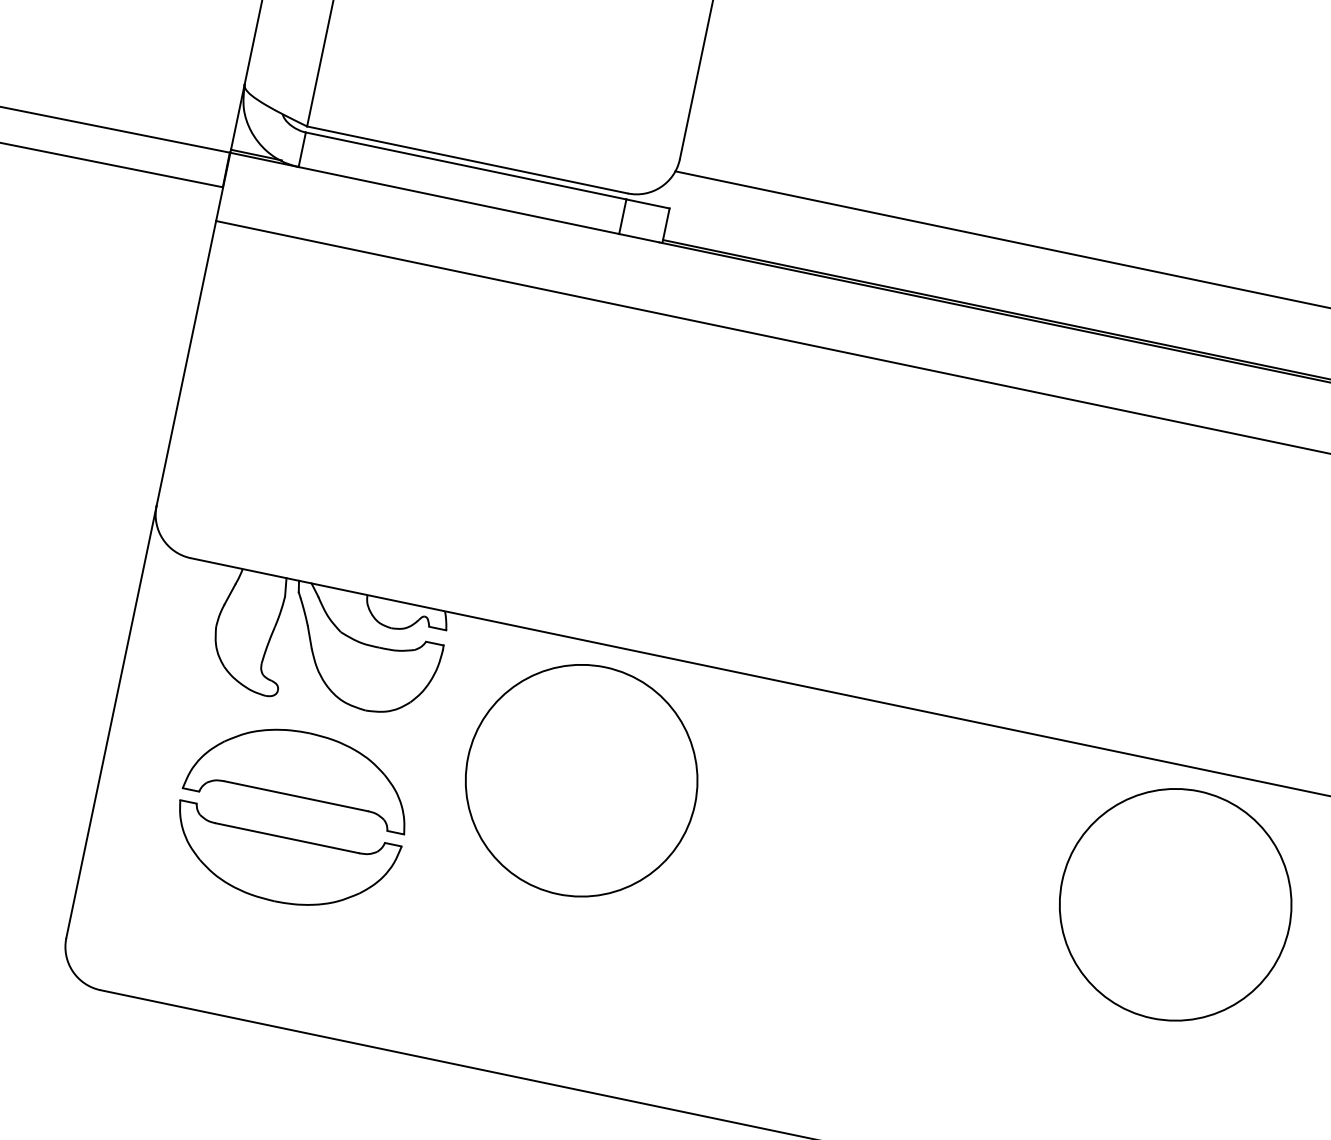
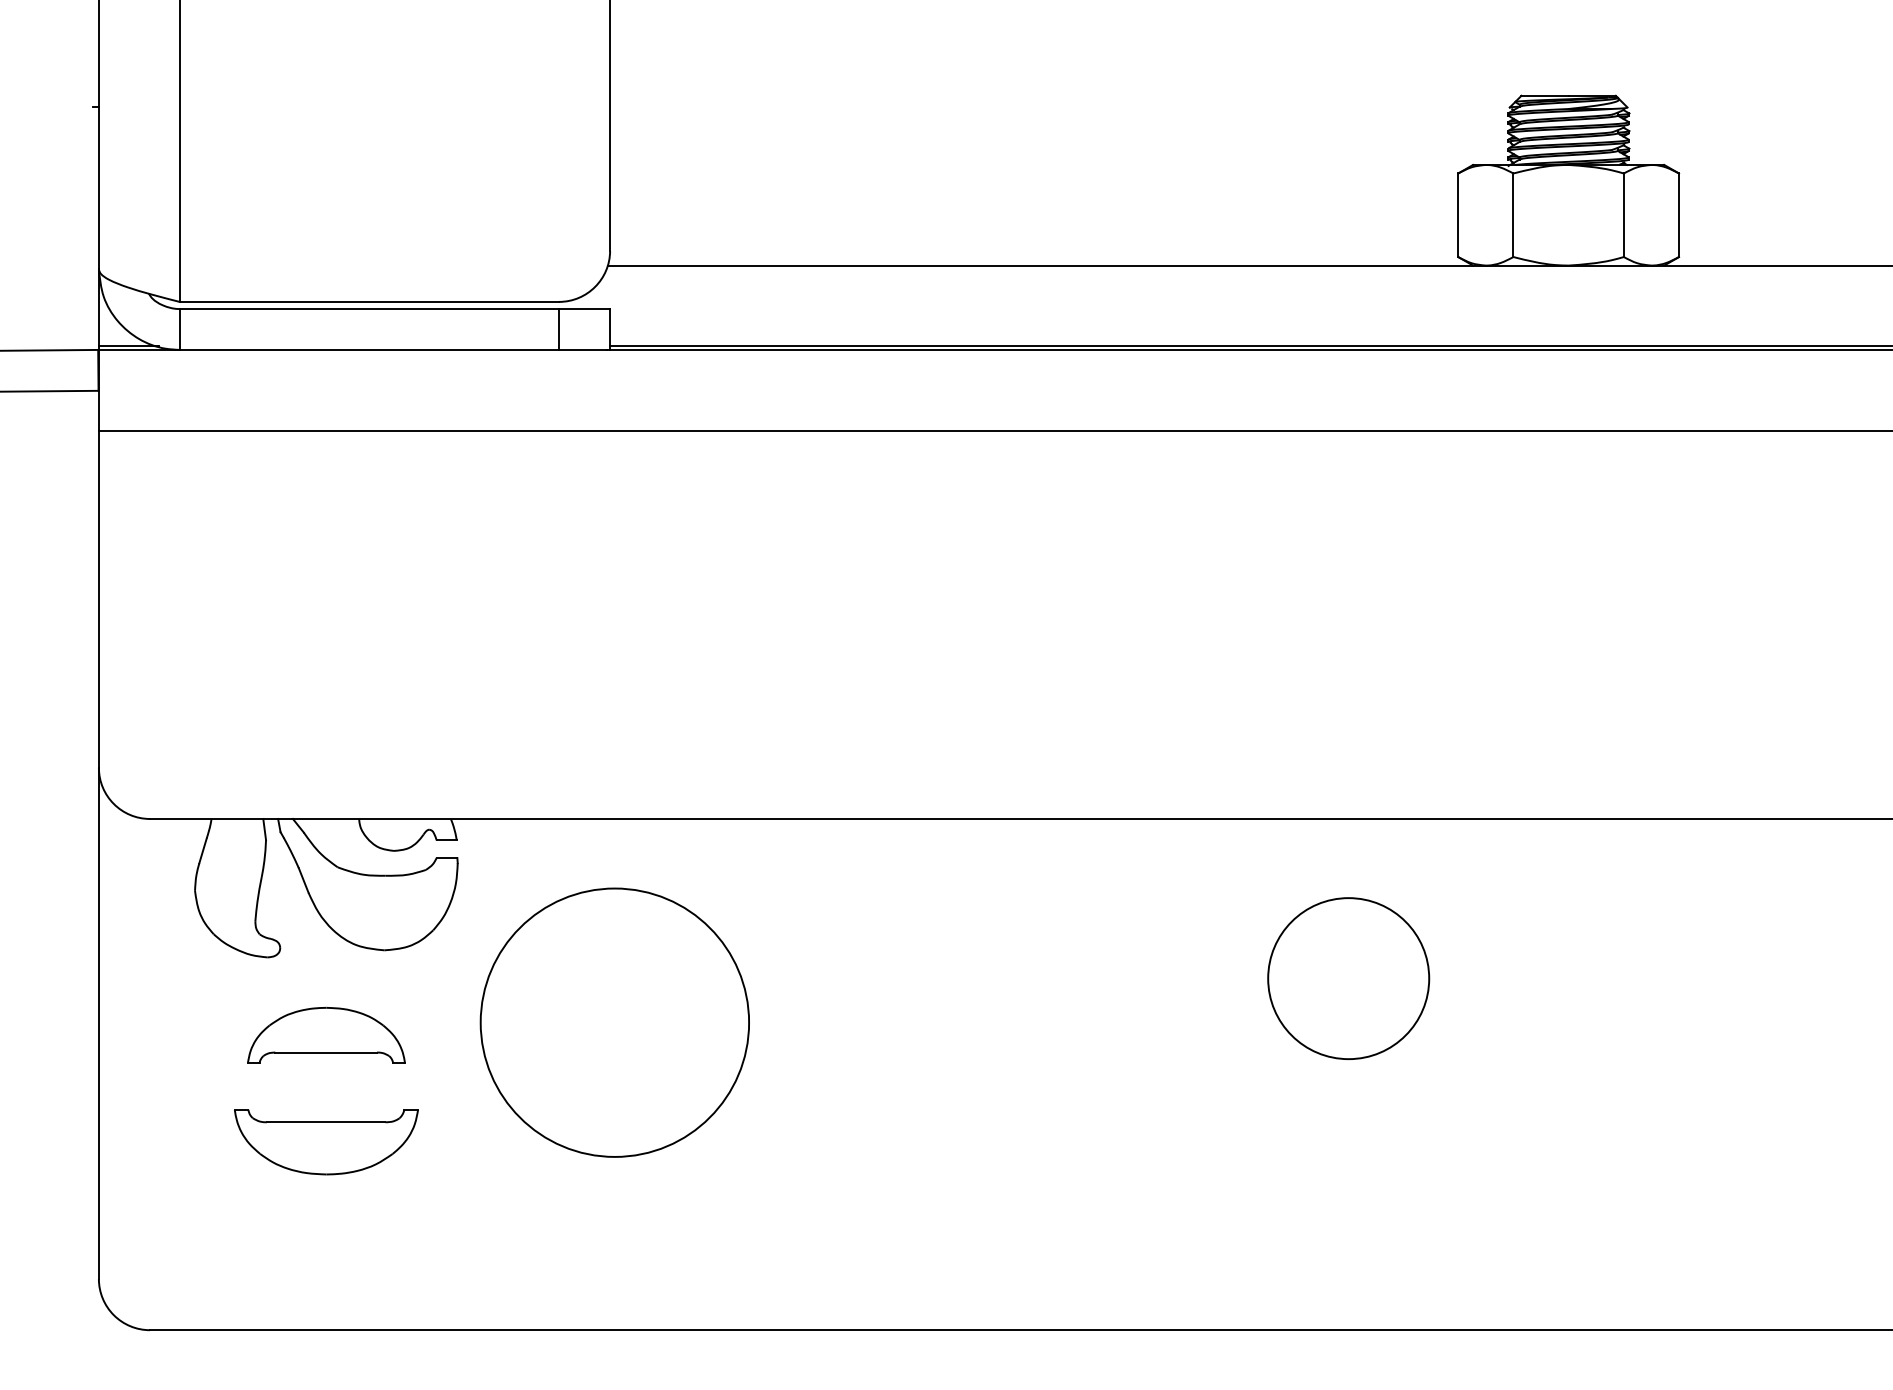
part: (301, 772) -> (326, 1035), size x0.6
circle: (581, 780) -> (614, 1022), moved
part: (282, 862) -> (326, 1142), size x0.7
circle: (1175, 904) -> (1348, 978), size x0.6

